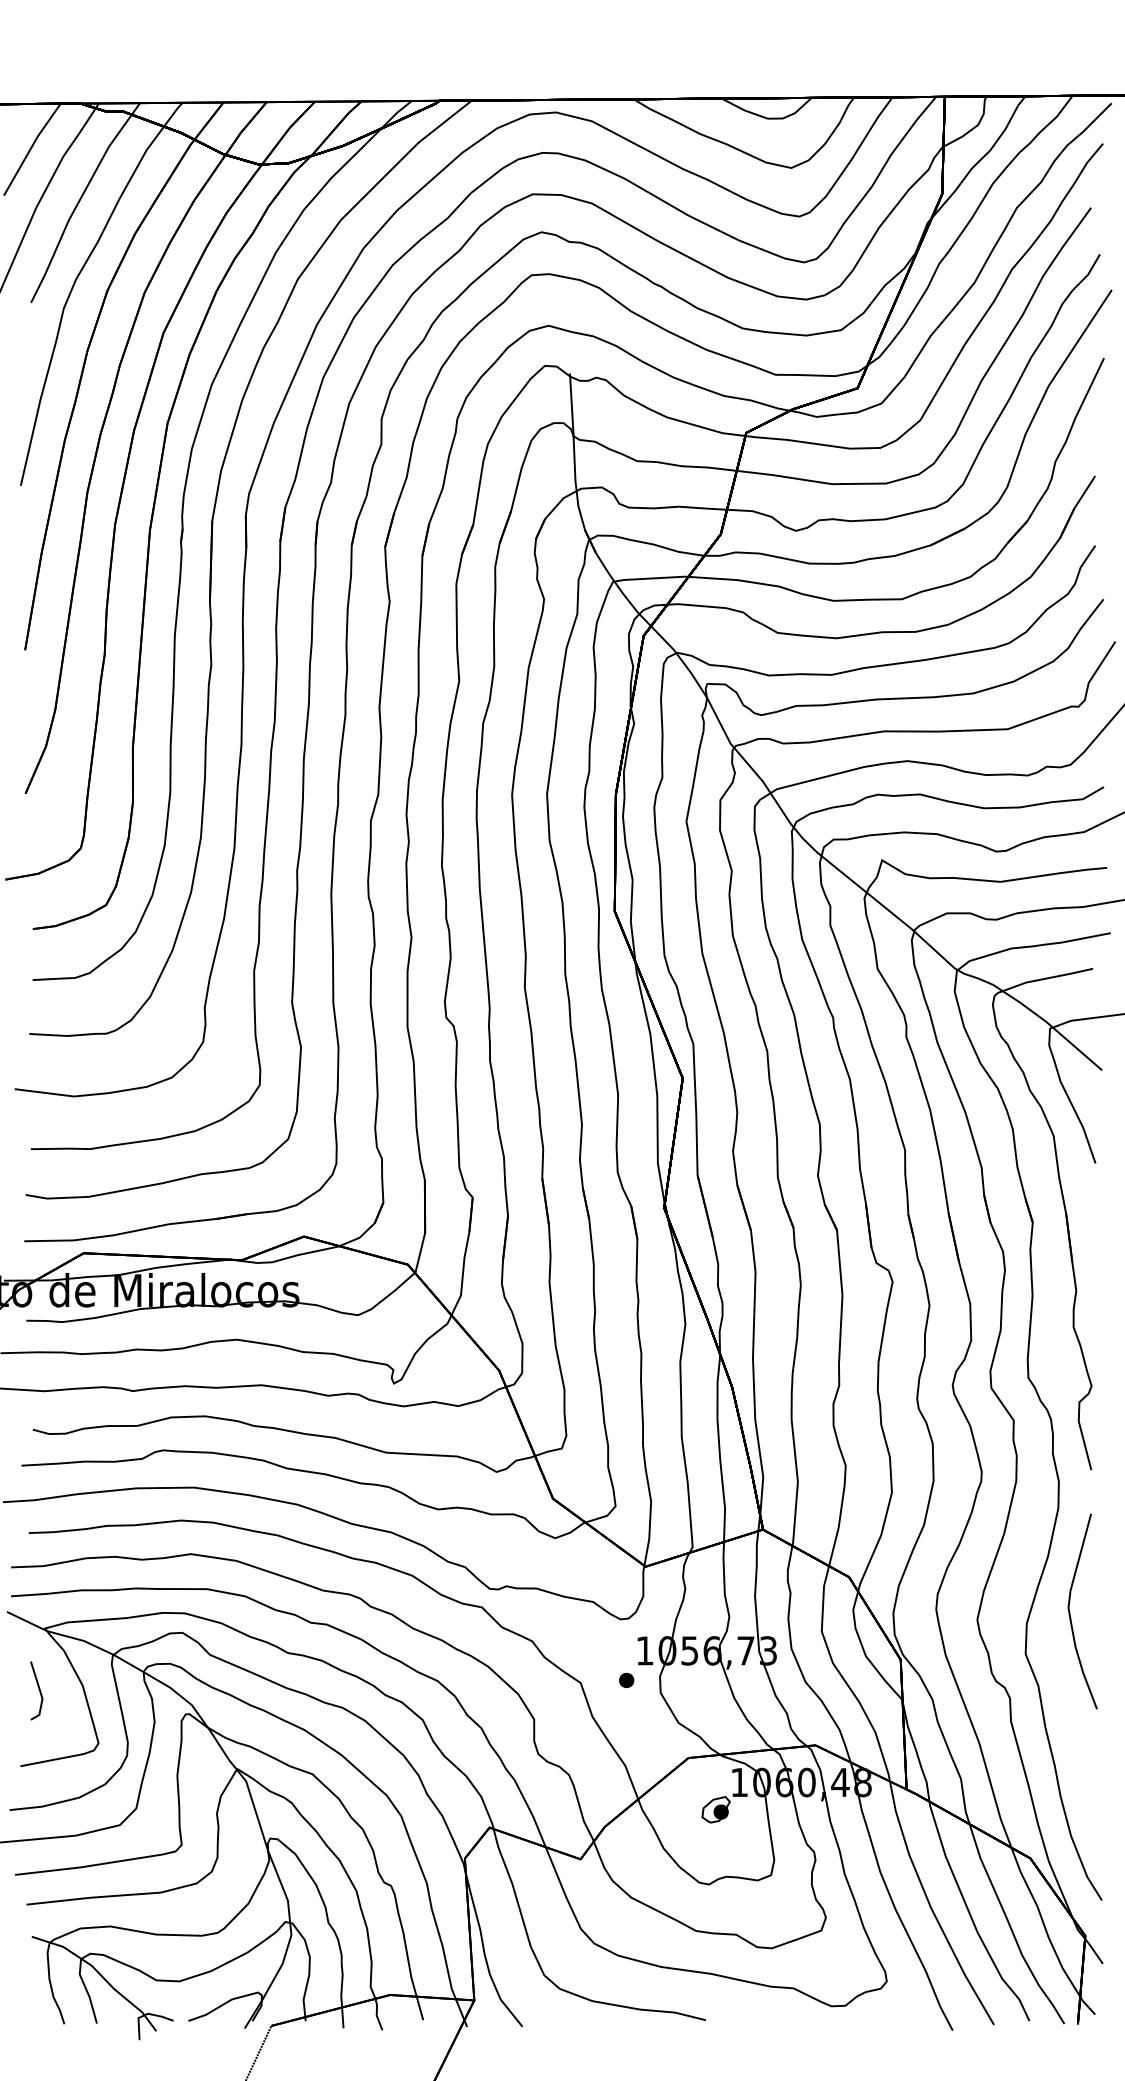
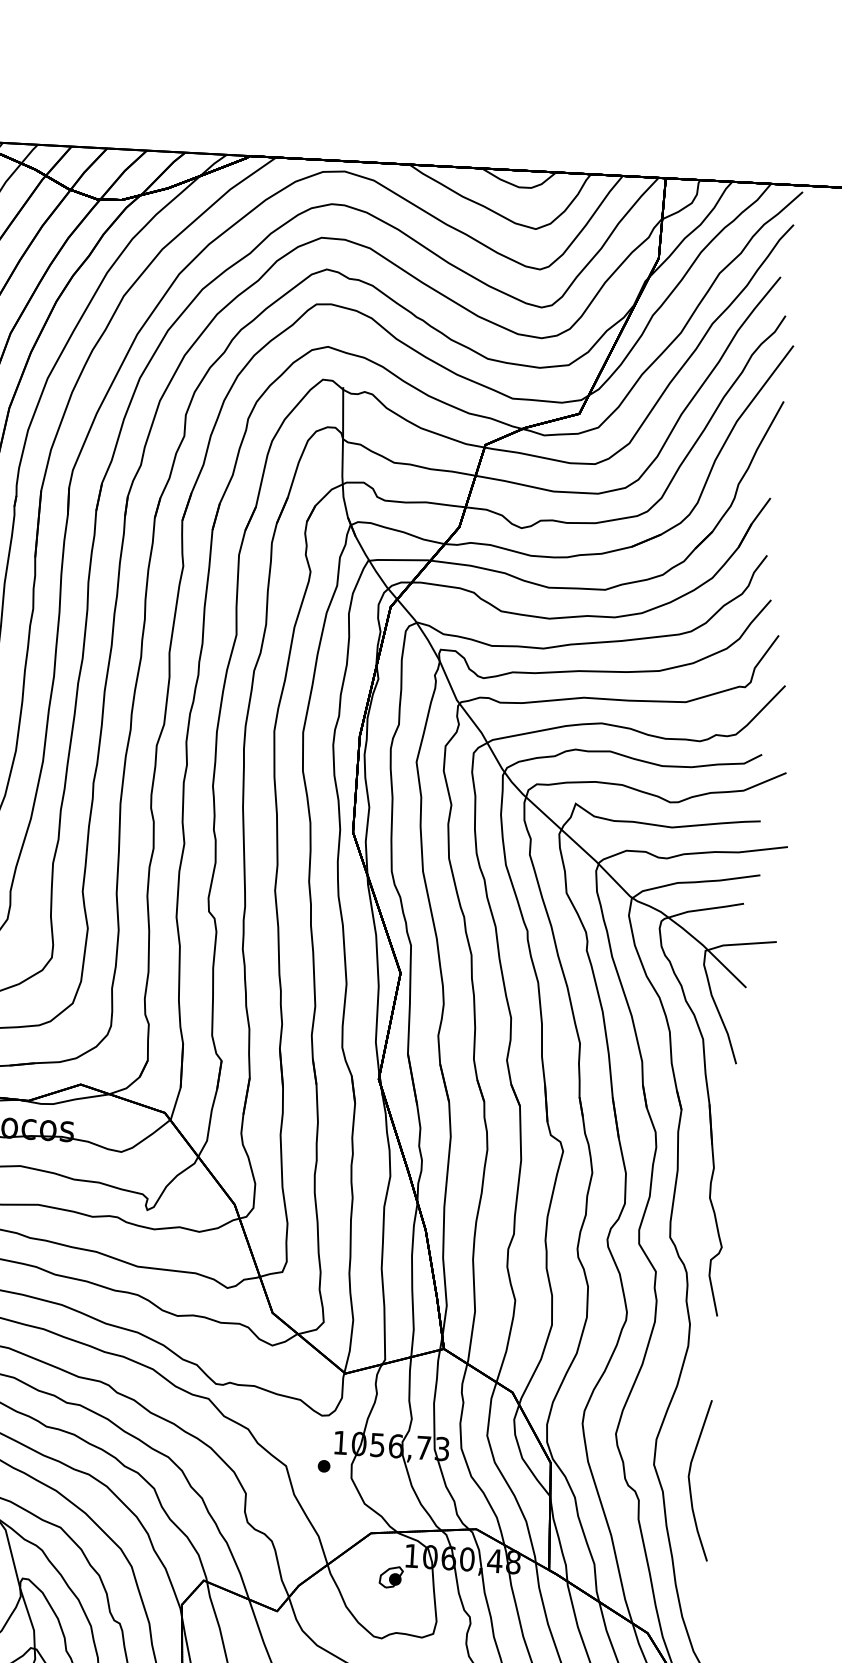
curve: (1070, 1611) -> (690, 1479), moved

